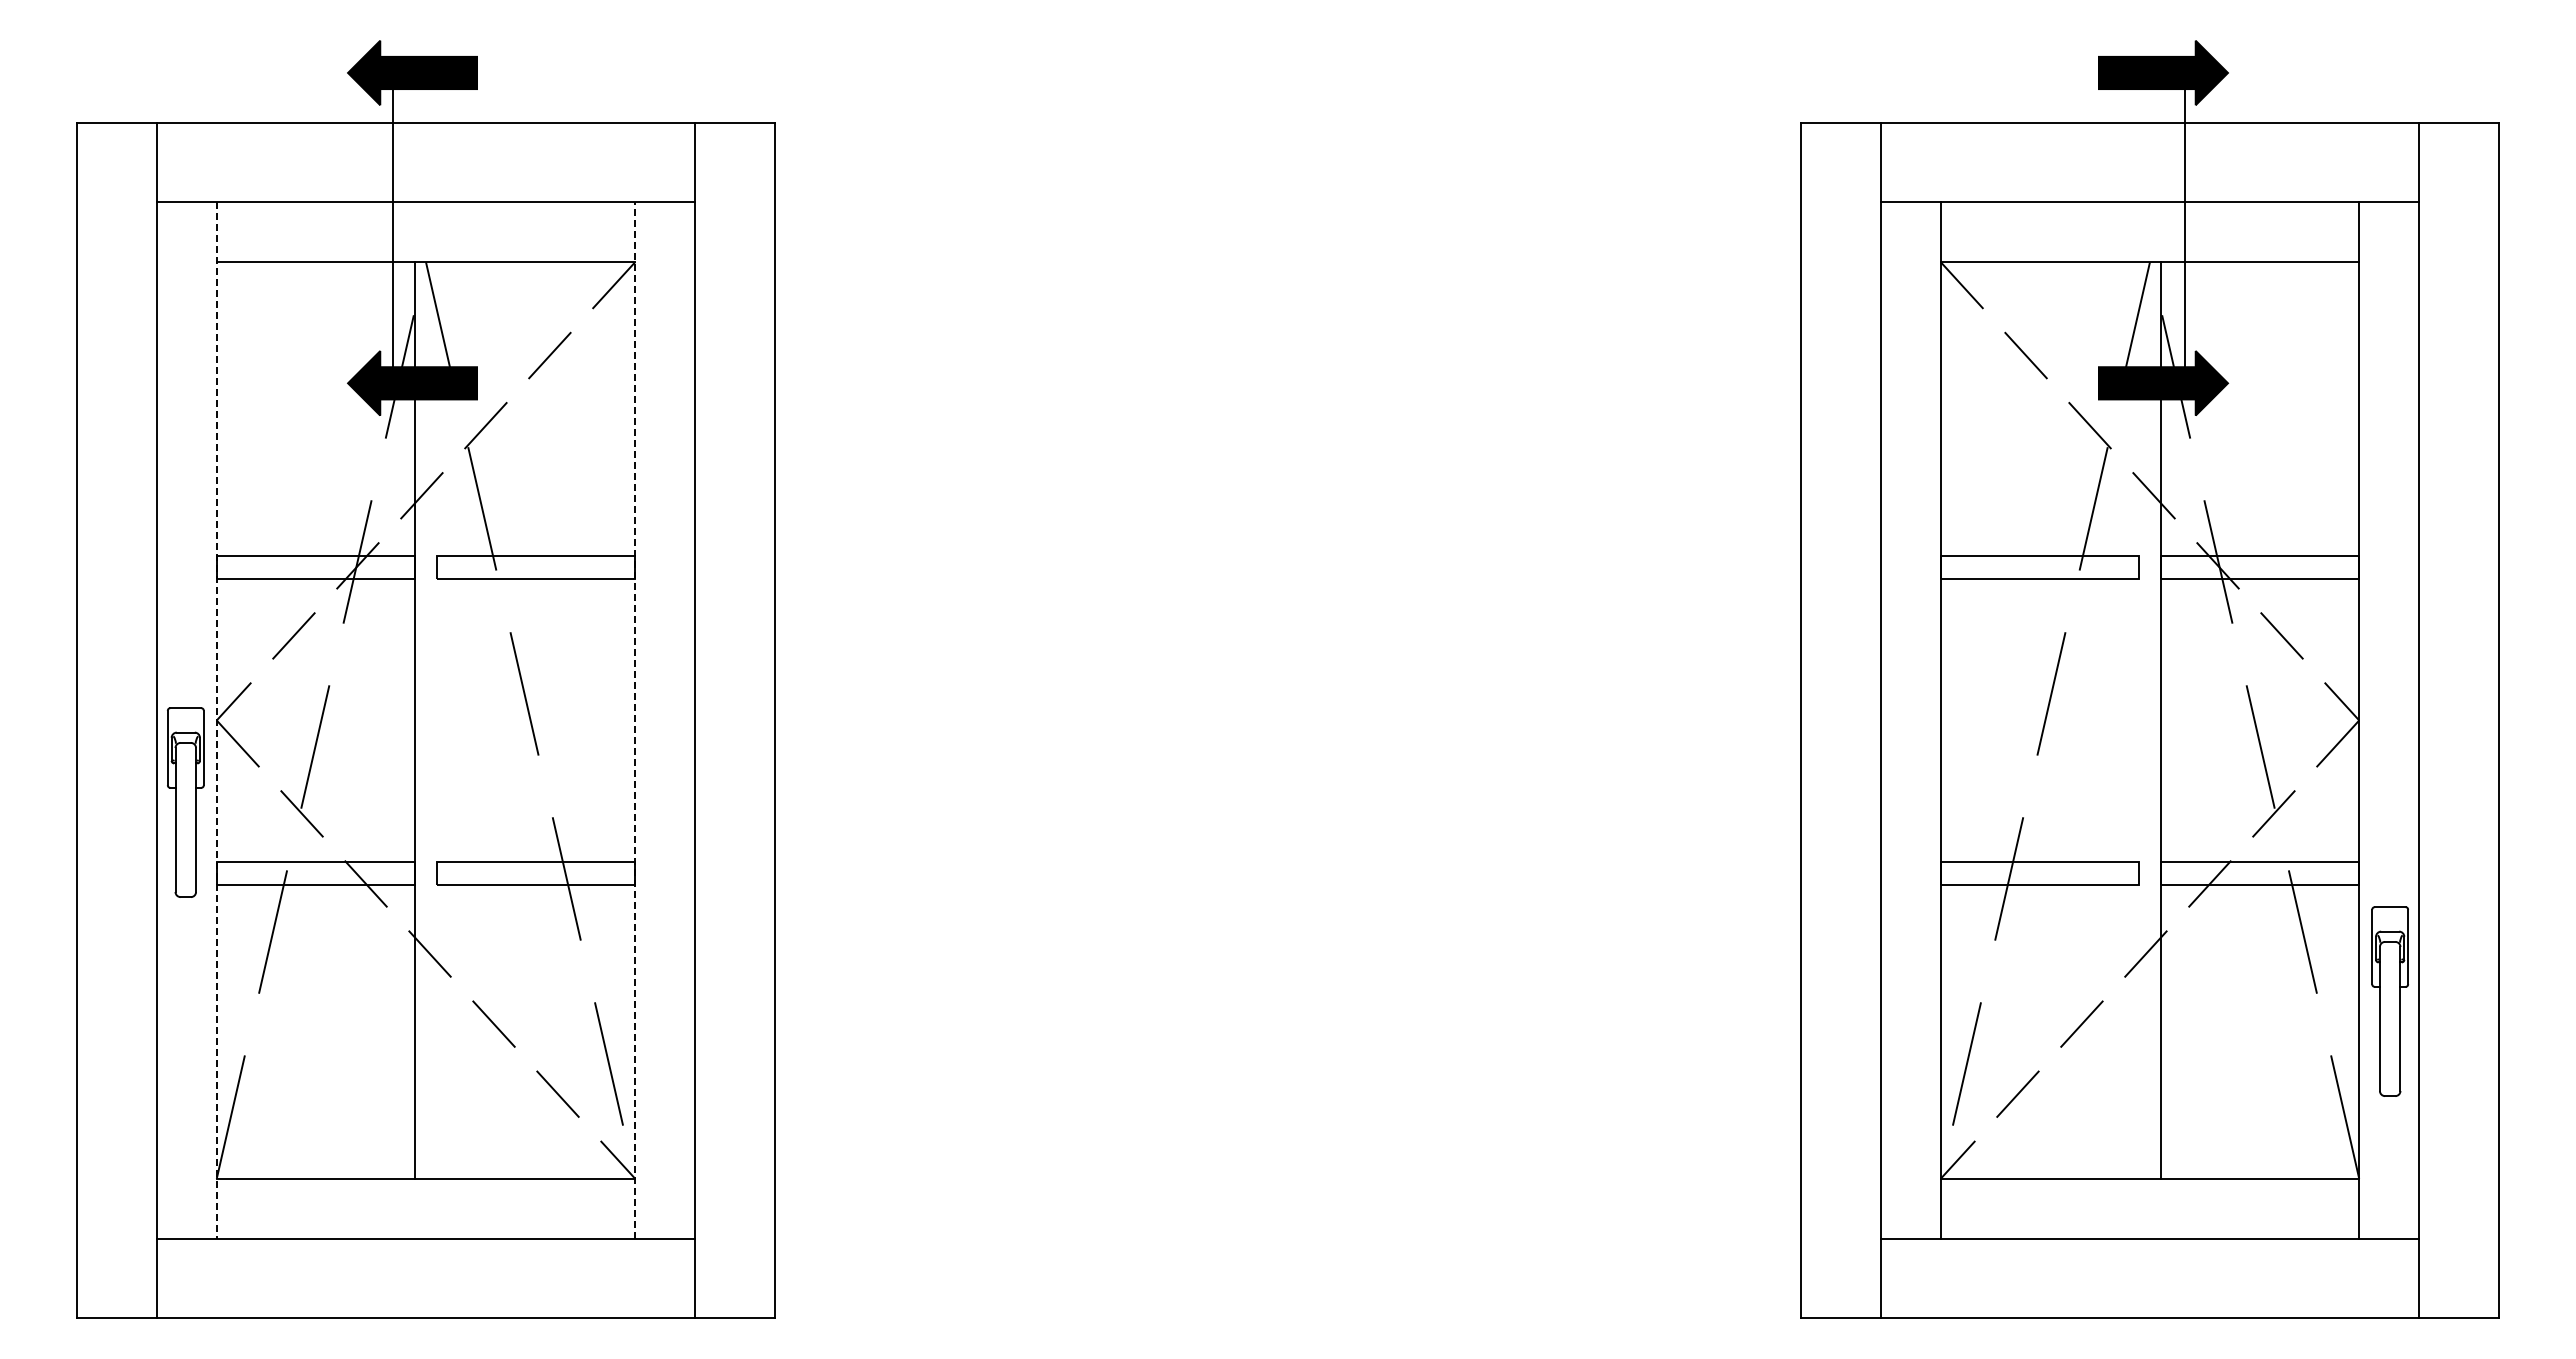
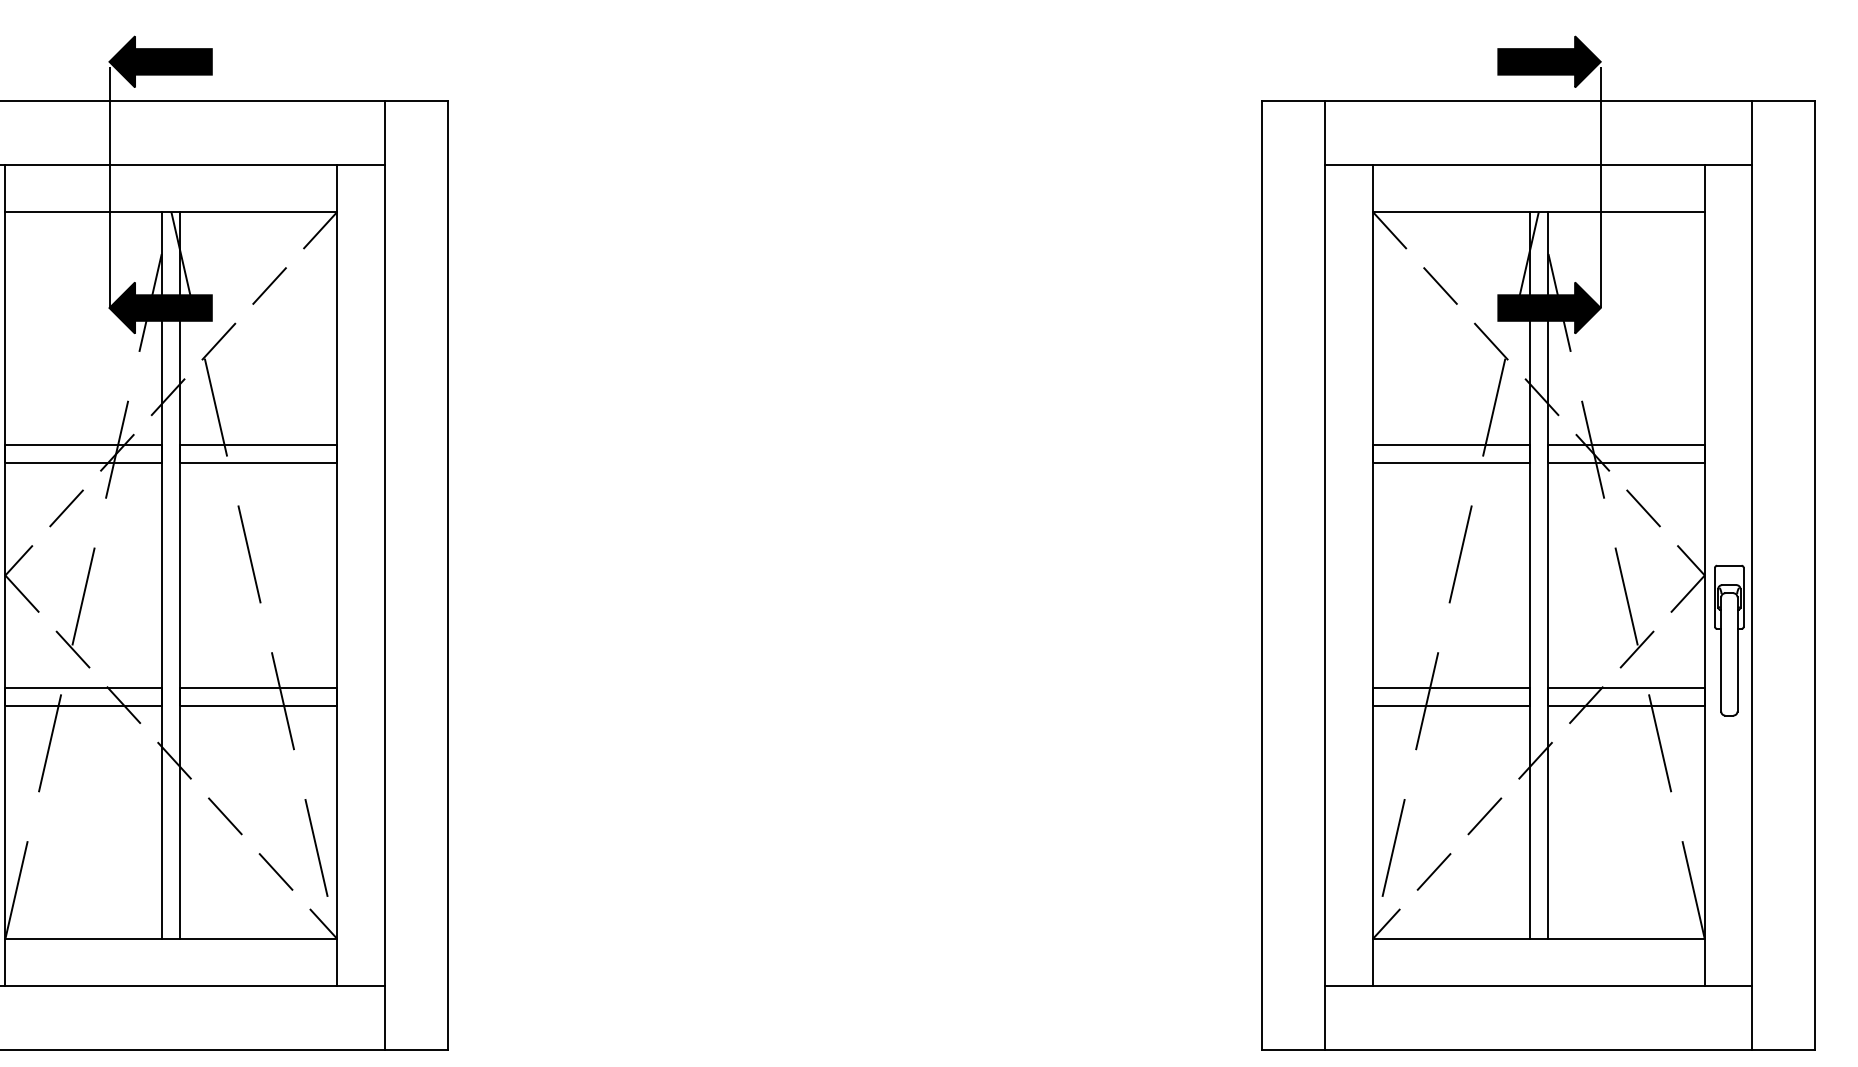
line: (393, 231) -> (109, 187), moved
line: (2184, 231) -> (1600, 187), moved
line: (635, 719) -> (337, 574), dashed -> solid
line: (216, 720) -> (5, 575), dashed -> solid
line: (437, 720) -> (180, 575), added
line: (2138, 720) -> (1529, 575), added
part: (2389, 1001) -> (1728, 640), moved

